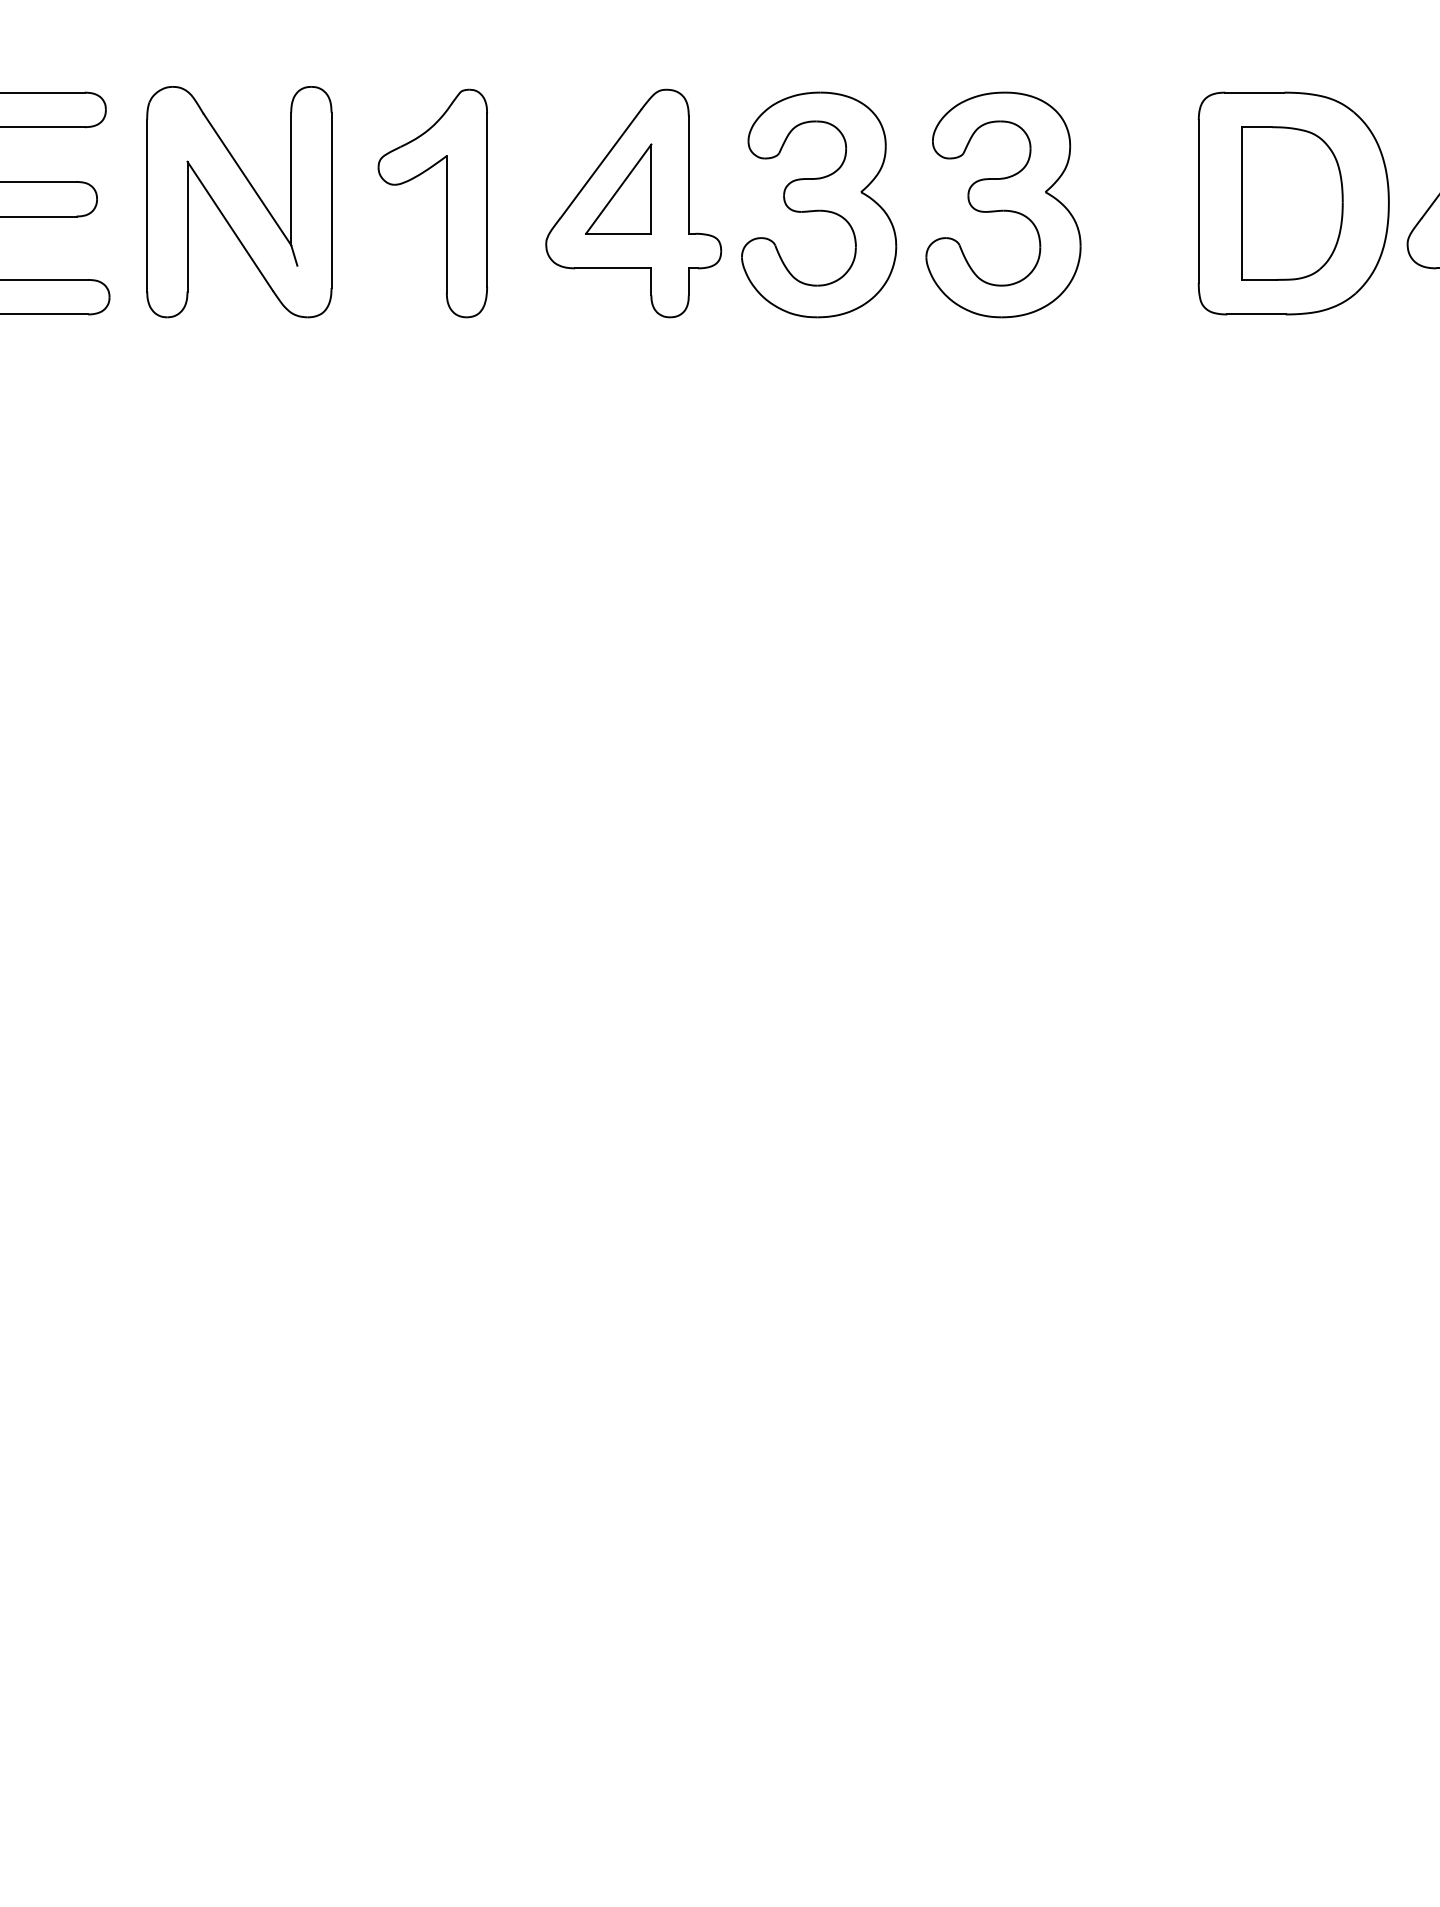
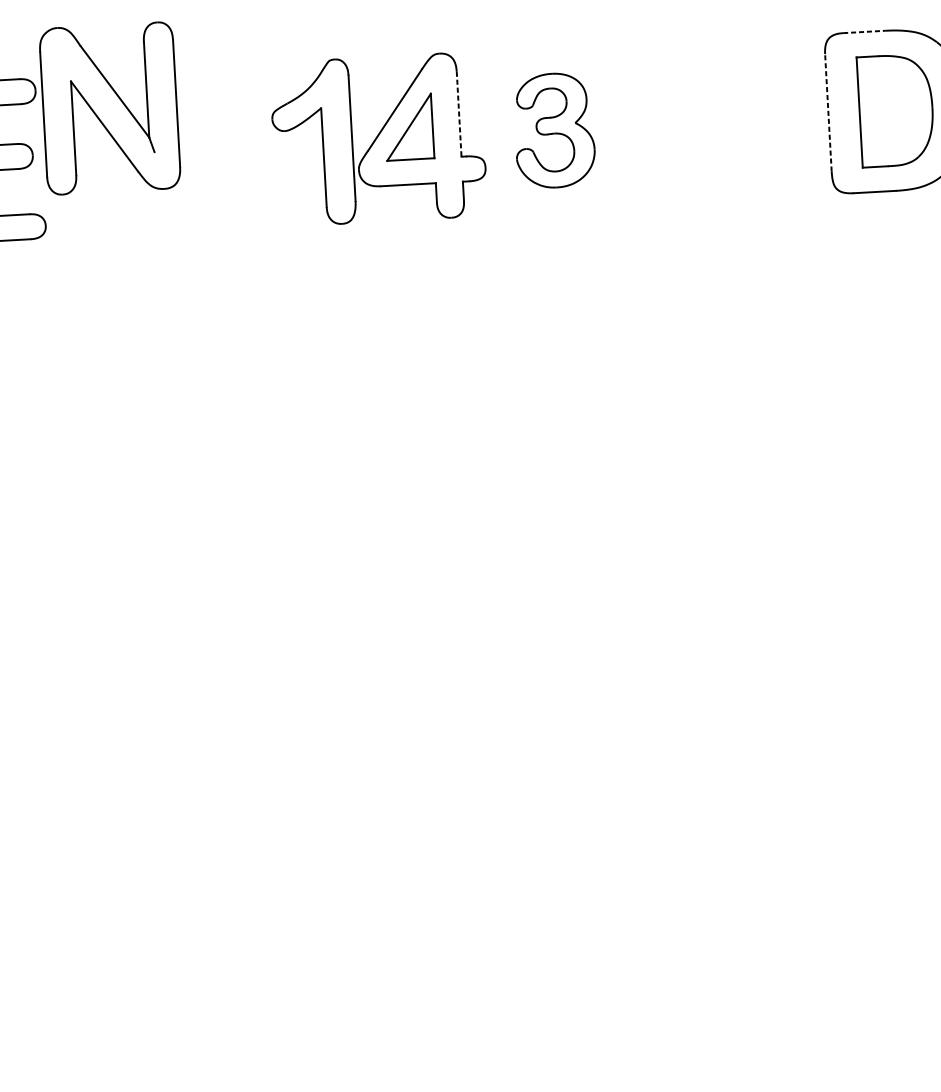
line: (1254, 92) -> (864, 31), solid -> dashed
line: (688, 174) -> (458, 113), solid -> dashed
line: (1198, 201) -> (828, 112), solid -> dashed
part: (239, 202) -> (110, 108), moved
part: (446, 203) -> (322, 142), moved
part: (819, 204) -> (554, 130), size x0.7
part: (1003, 204) -> (687, 122), removed

